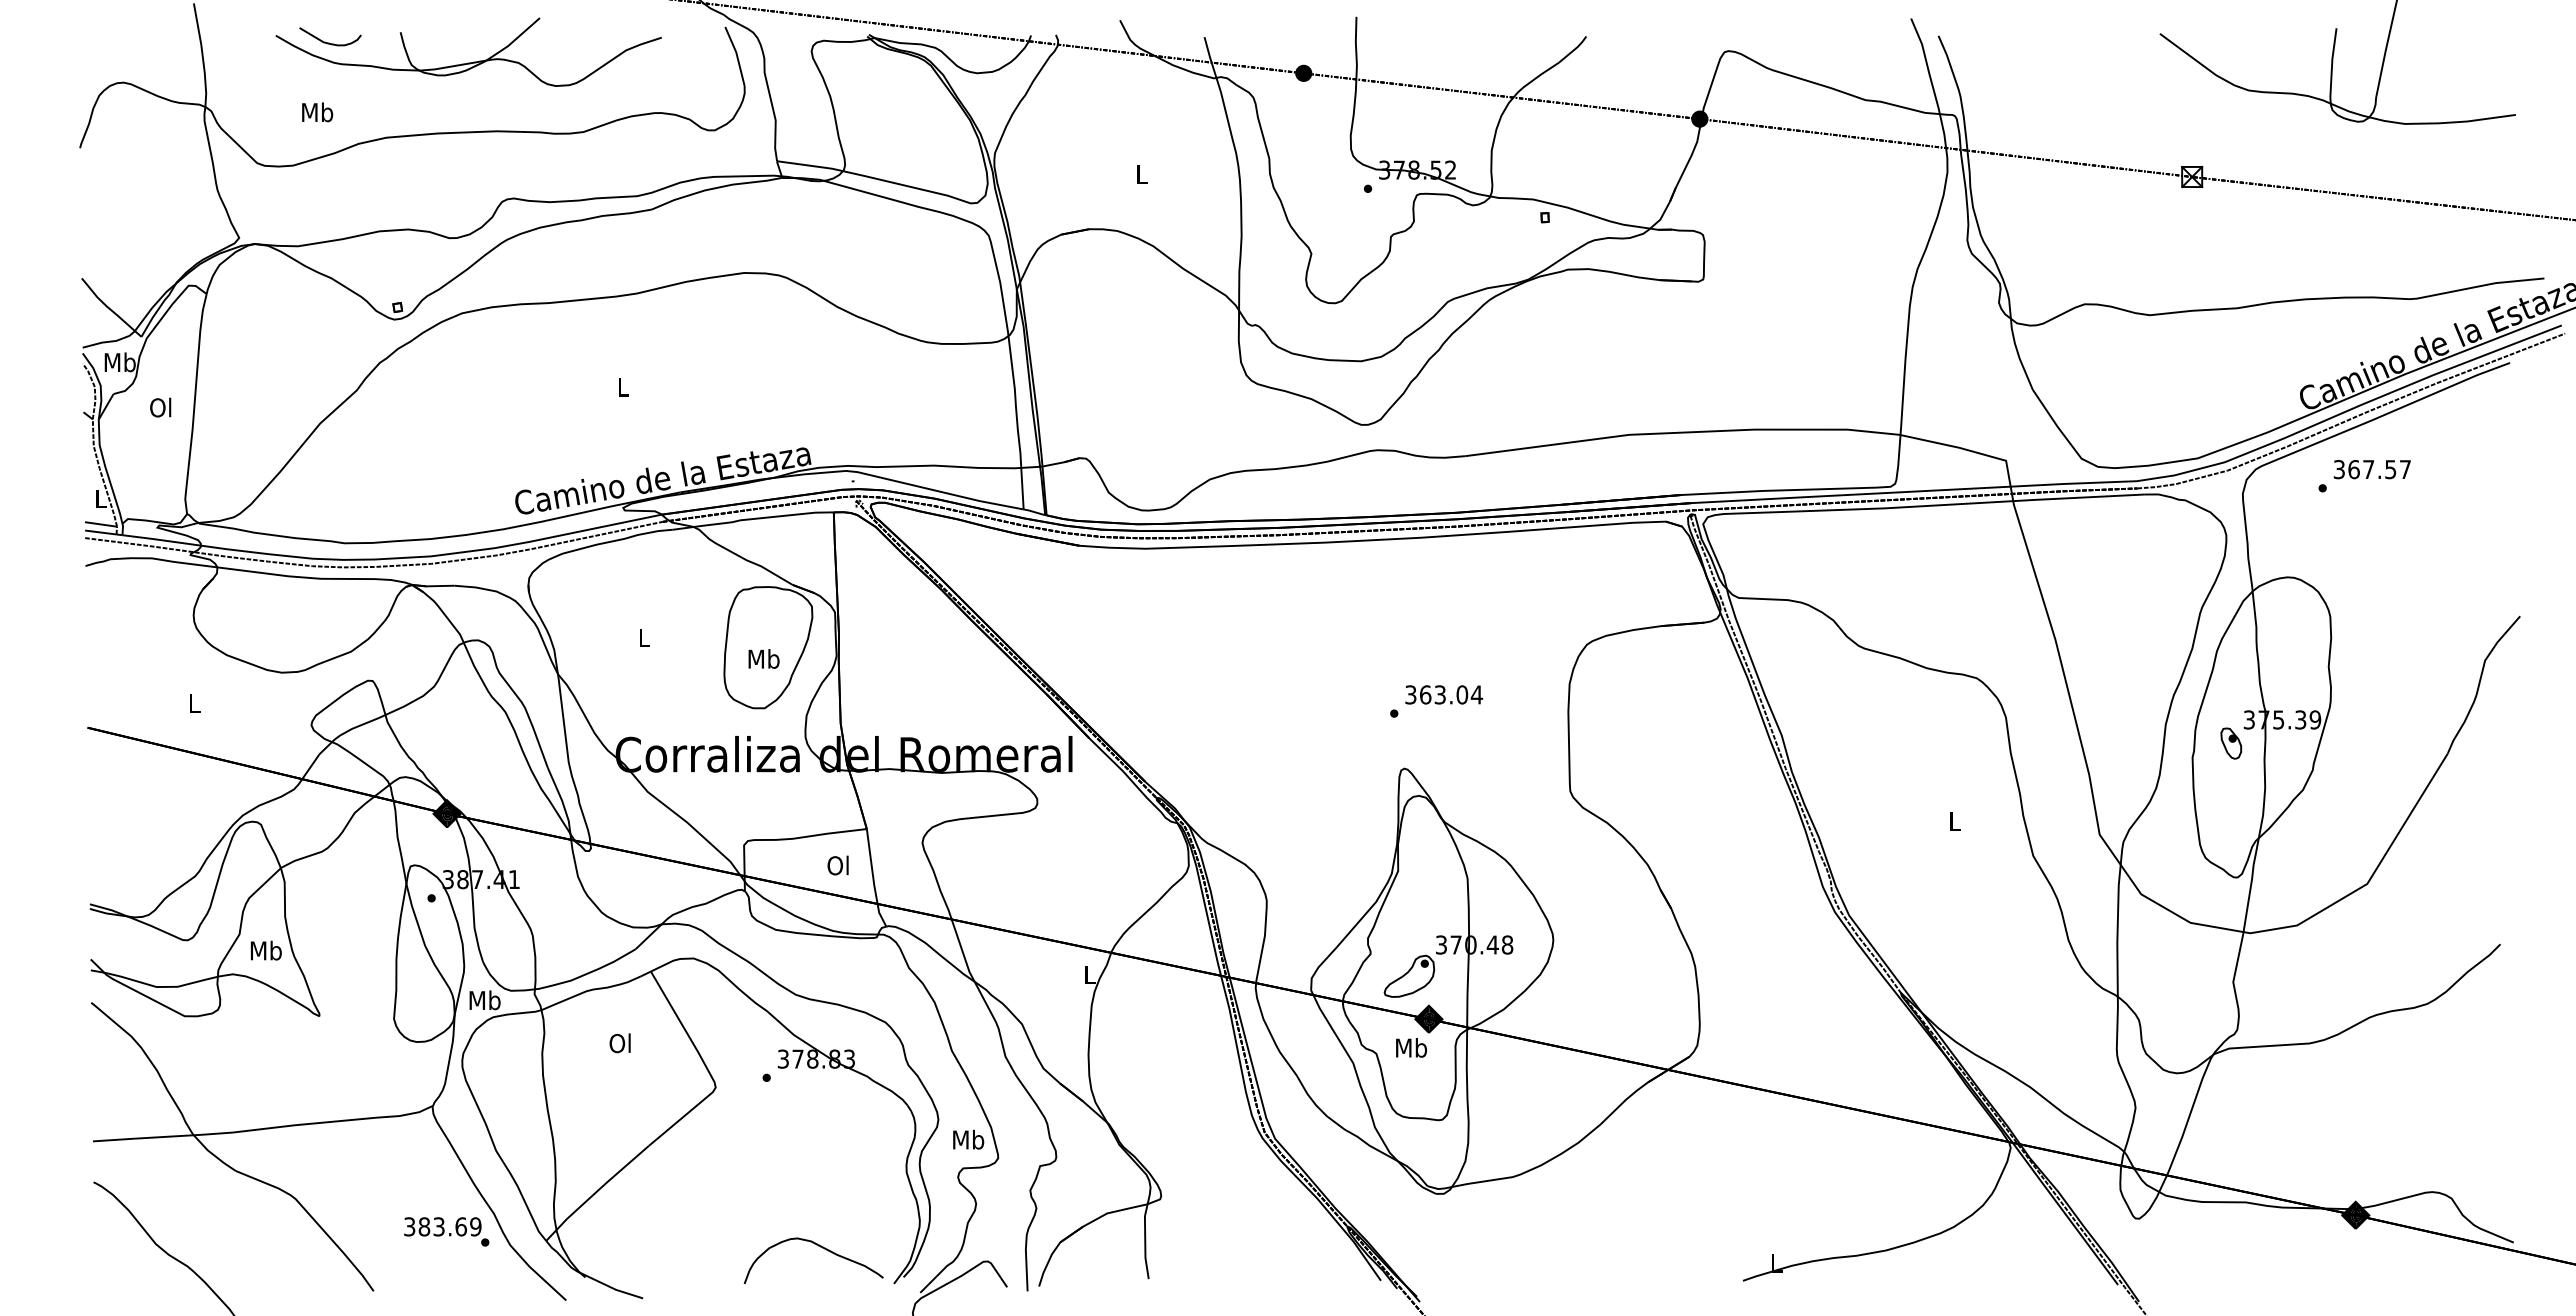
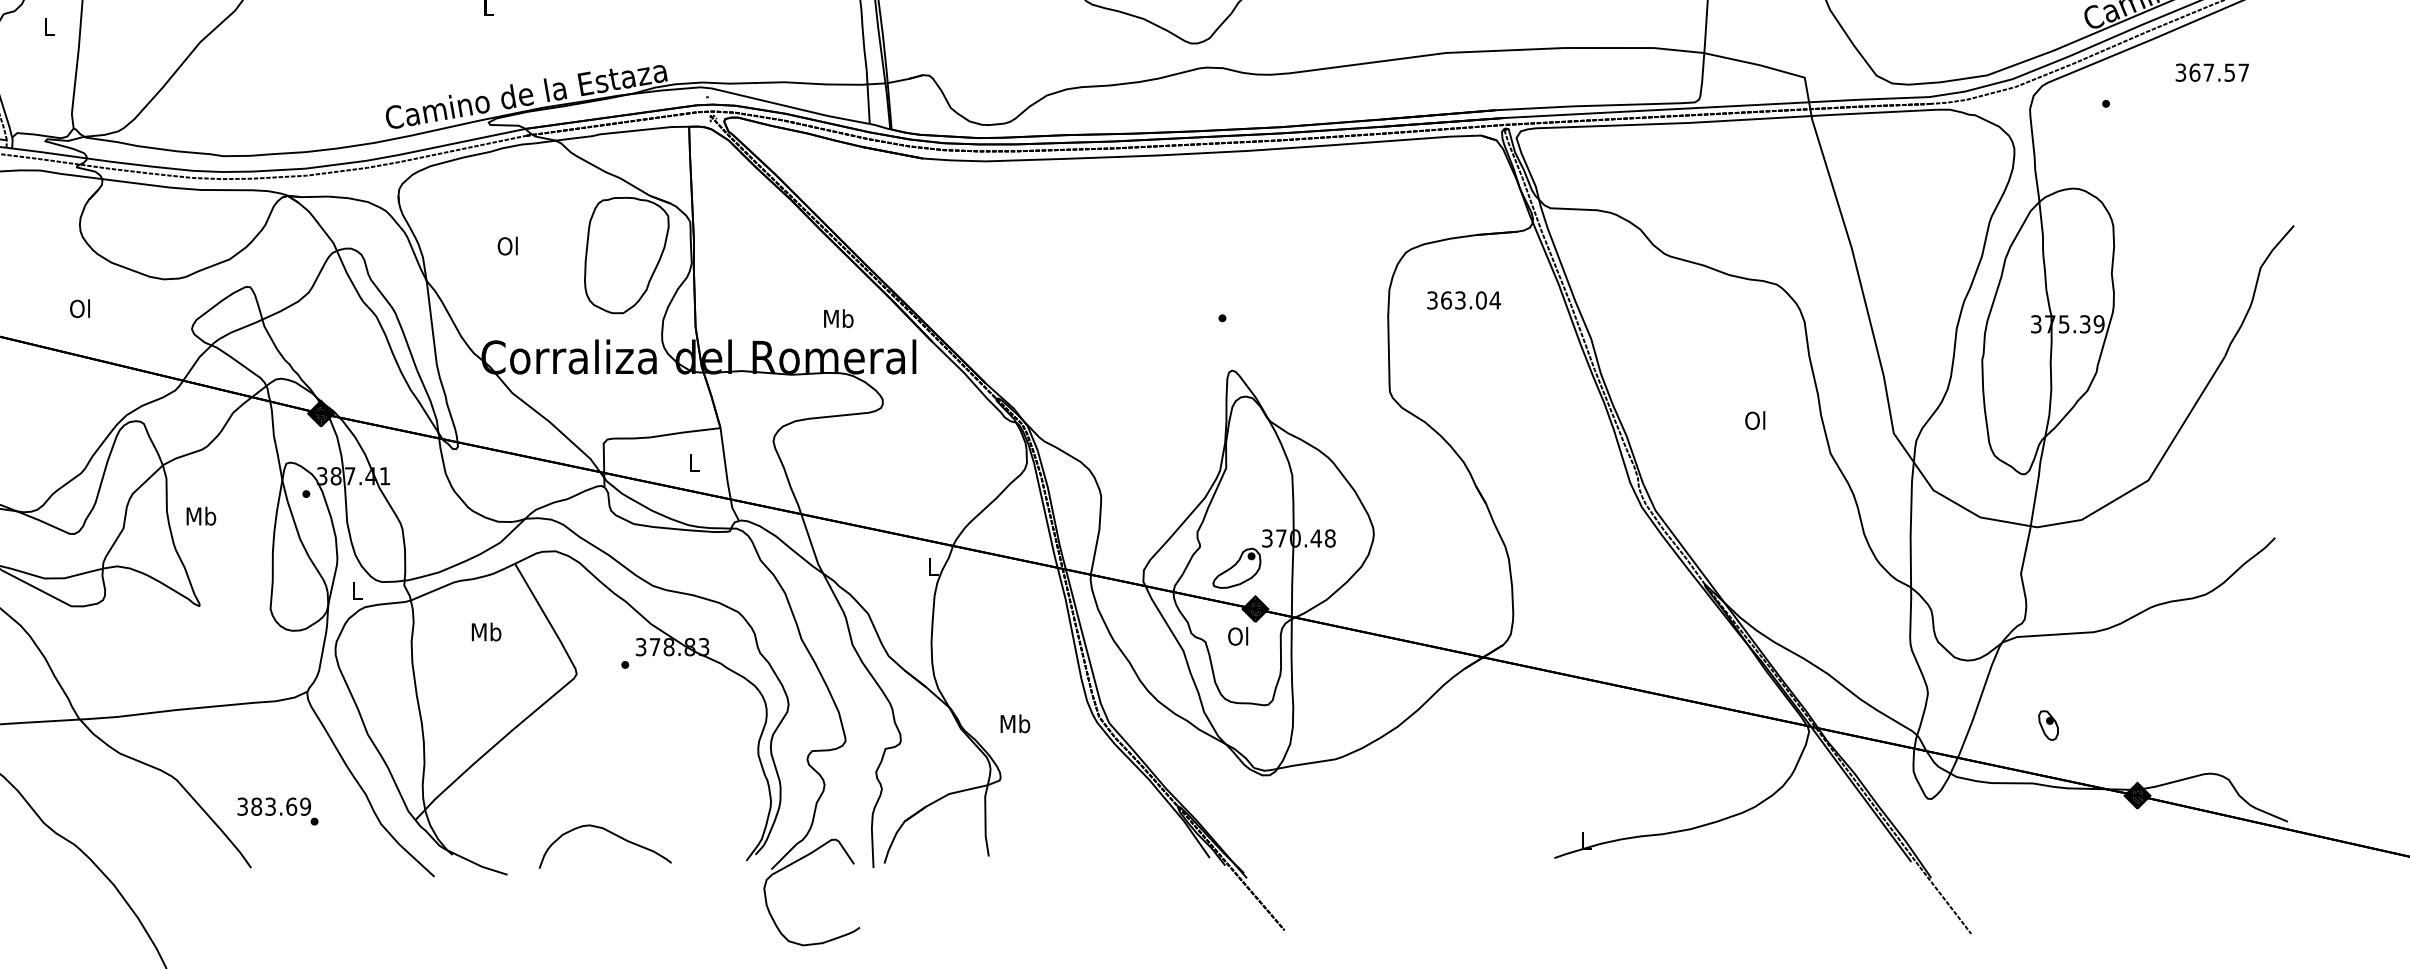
text: (160, 407) -> (48, 26), Ol -> L
text: (2371, 469) -> (2211, 72), moved
text: (642, 637) -> (507, 245), L -> Ol
text: (763, 658) -> (838, 318), moved
text: (1444, 694) -> (1464, 300), moved
text: (193, 703) -> (79, 308), L -> Ol
part: (2231, 743) -> (2048, 725), moved
text: (1953, 820) -> (1754, 420), L -> Ol
text: (837, 865) -> (692, 462), Ol -> L
text: (265, 950) -> (200, 516), moved
text: (484, 1000) -> (356, 591), Mb -> L
text: (620, 1043) -> (486, 632), Ol -> Mb
text: (1411, 1047) -> (1238, 636), Mb -> Ol
text: (968, 1139) -> (1015, 723), moved
text: (446, 1231) -> (277, 811), moved
curve: (820, 1247) -> (611, 833), moved

